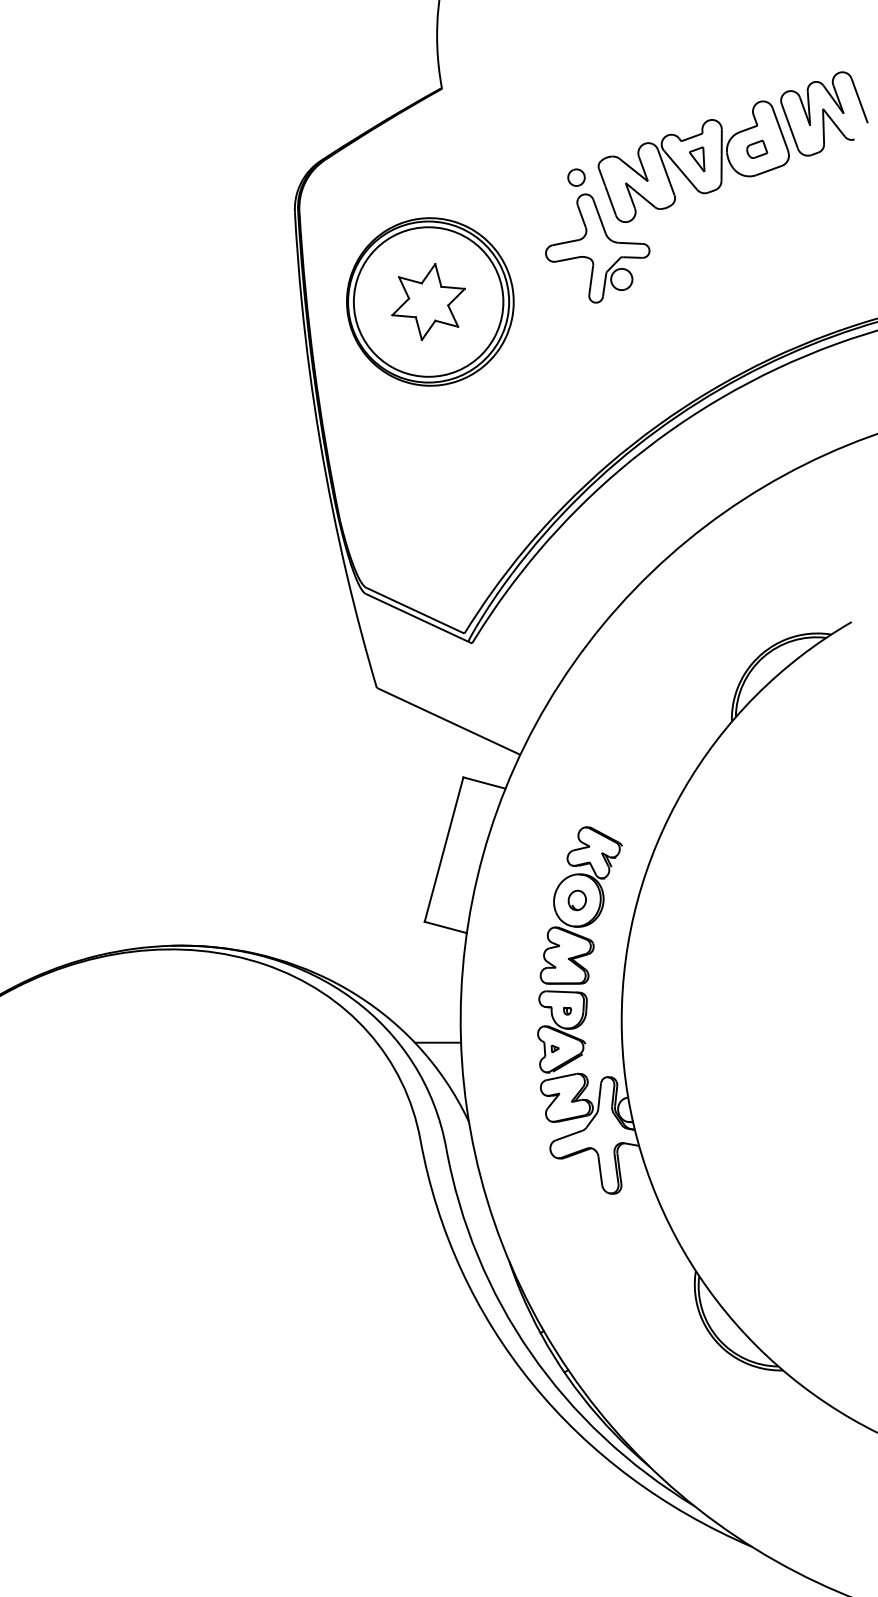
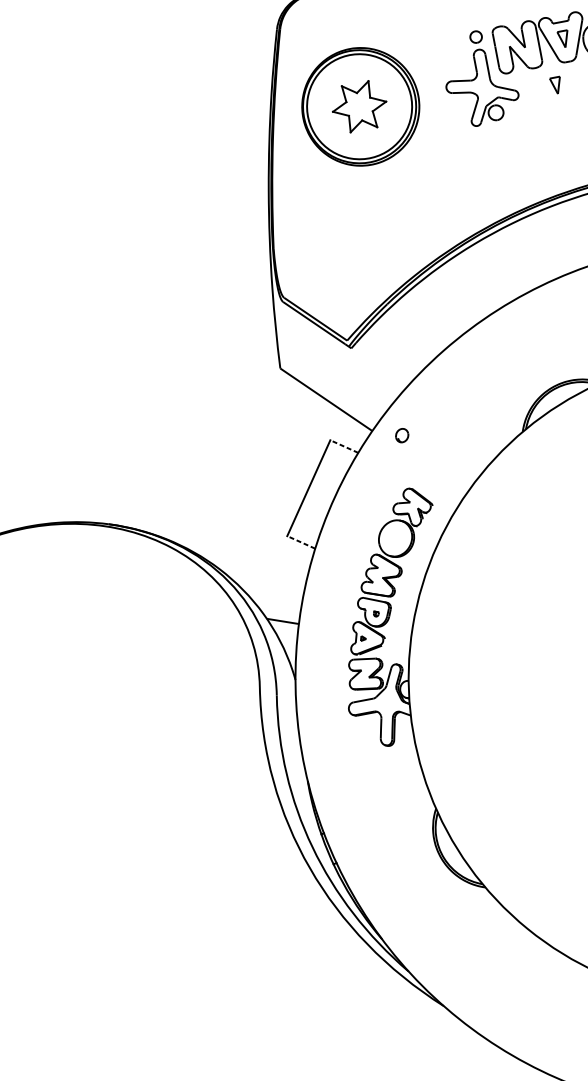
part: (697, 226) -> (554, 84), added
line: (484, 783) -> (344, 446), solid -> dashed
part: (576, 900) -> (401, 435), moved
line: (445, 927) -> (301, 542), solid -> dashed

